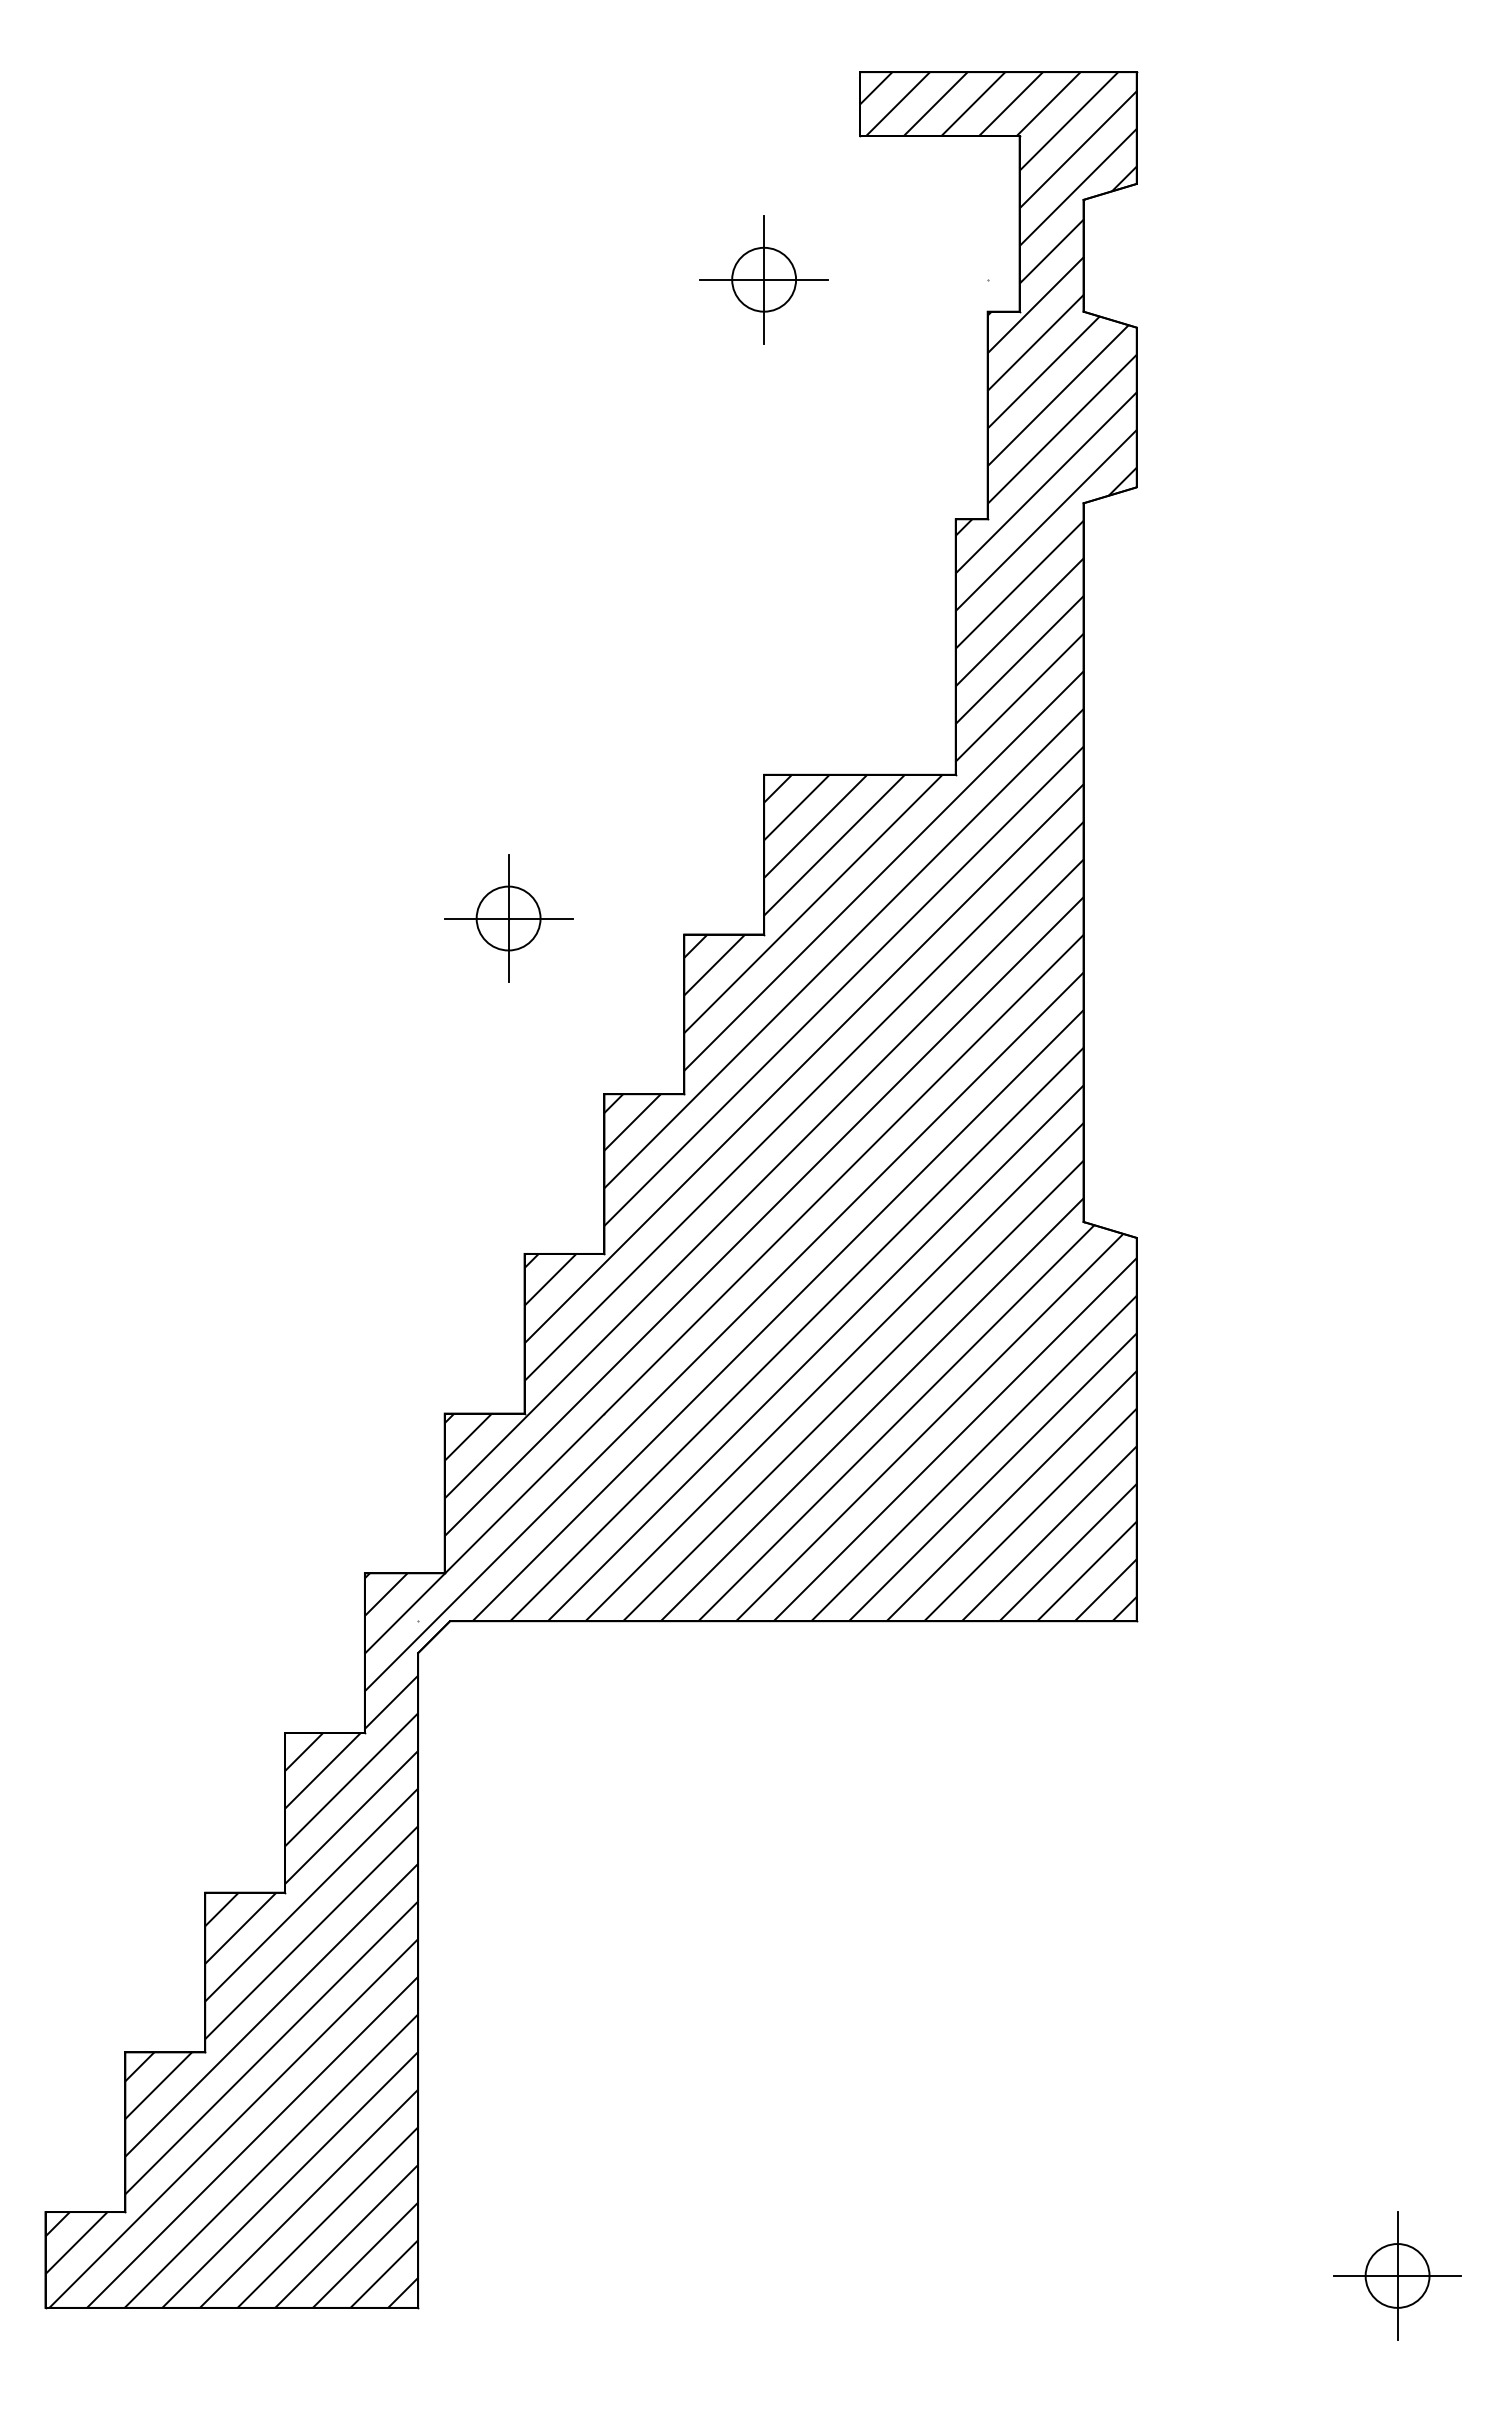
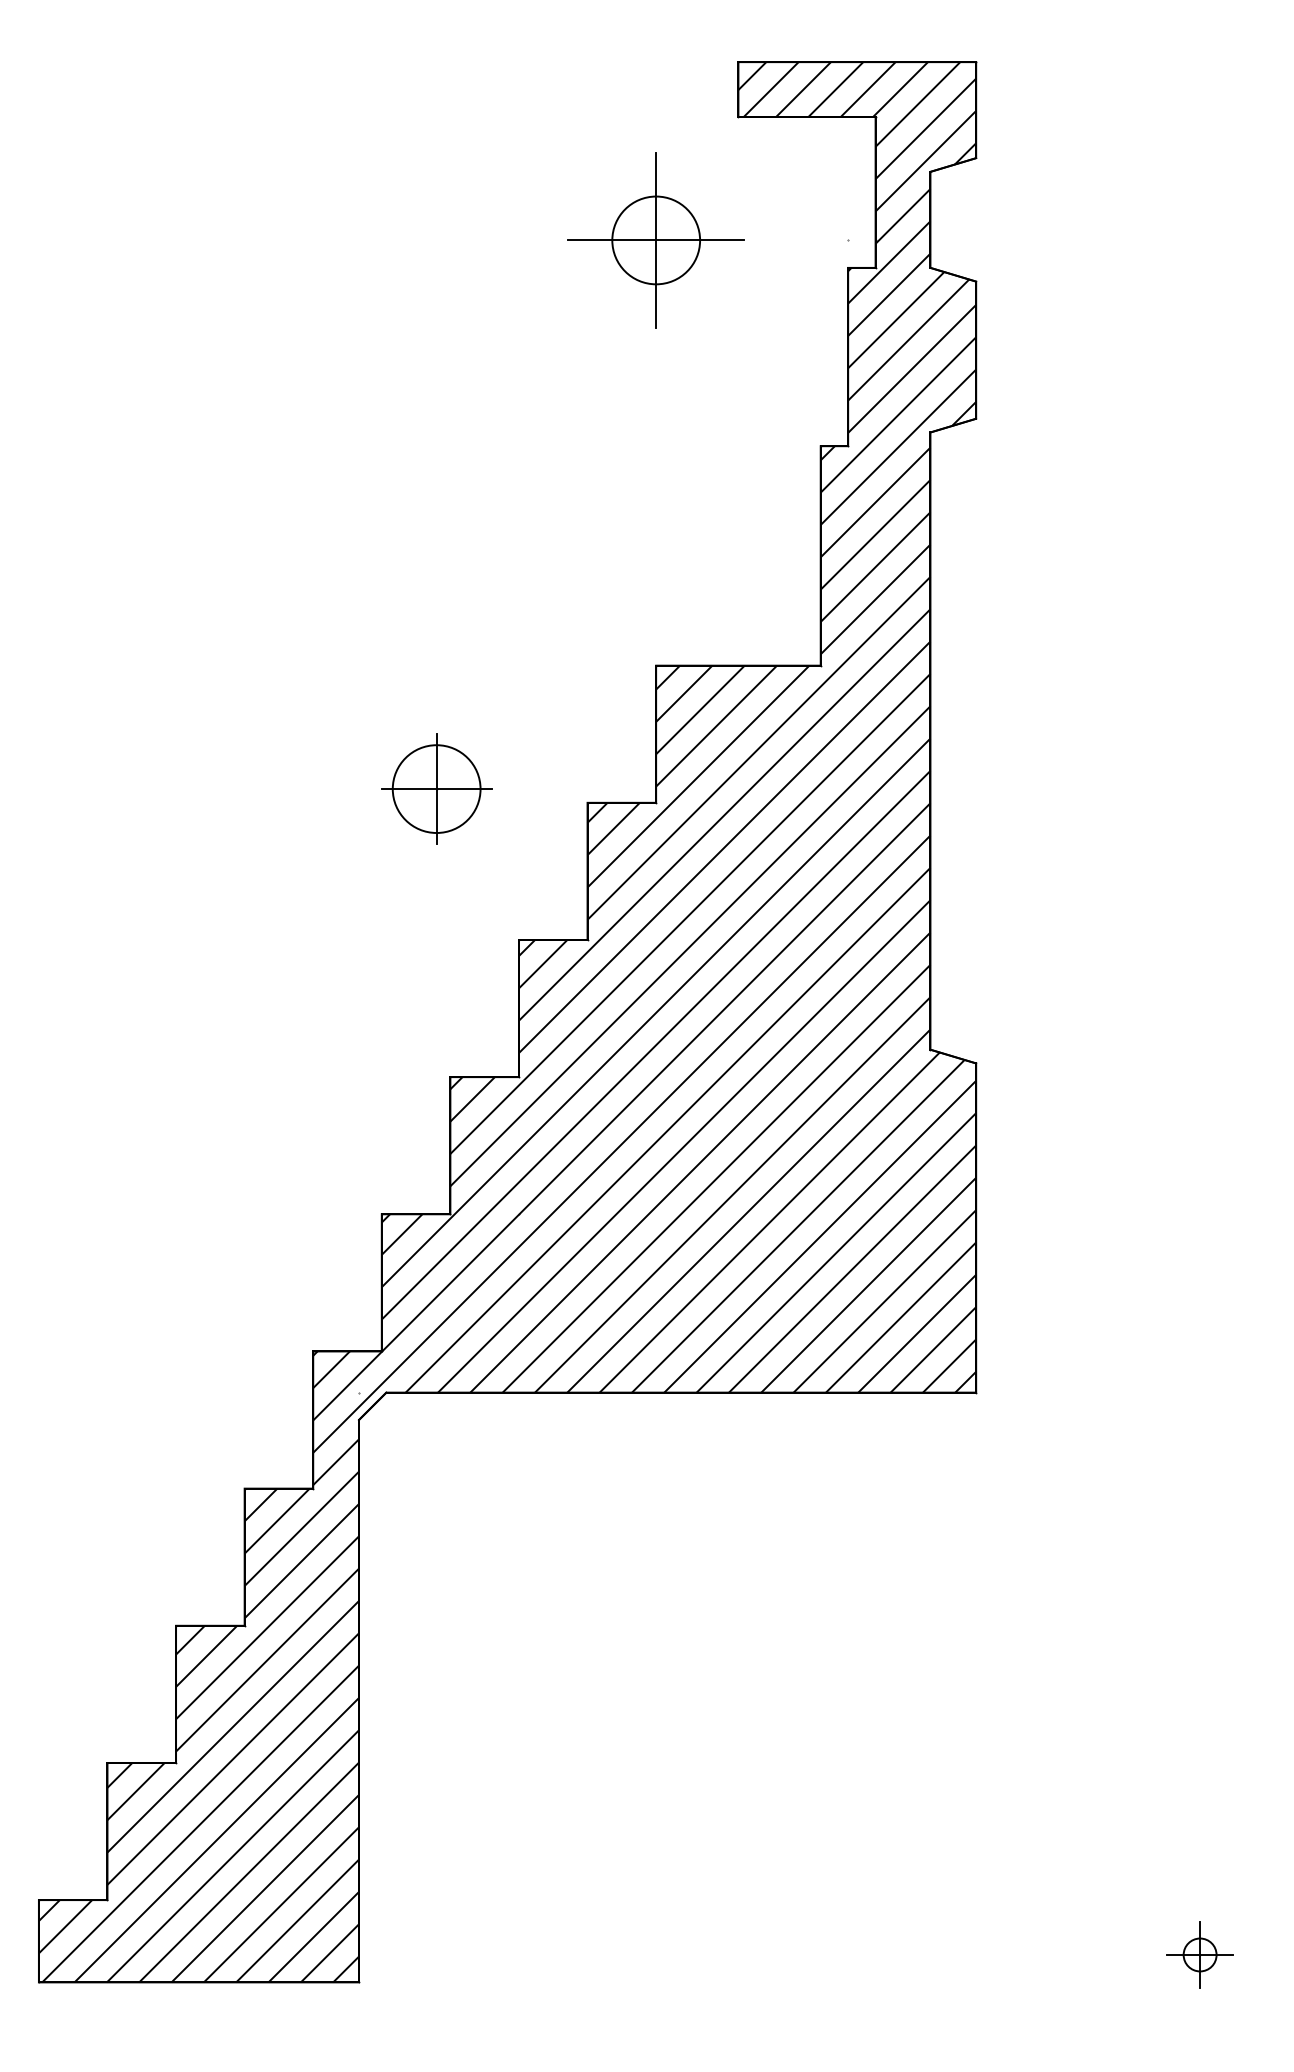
part: (763, 279) -> (655, 240), size x1.6
circle: (508, 917) -> (436, 788), size x1.6
part: (1396, 2275) -> (1199, 1954), size x0.6

